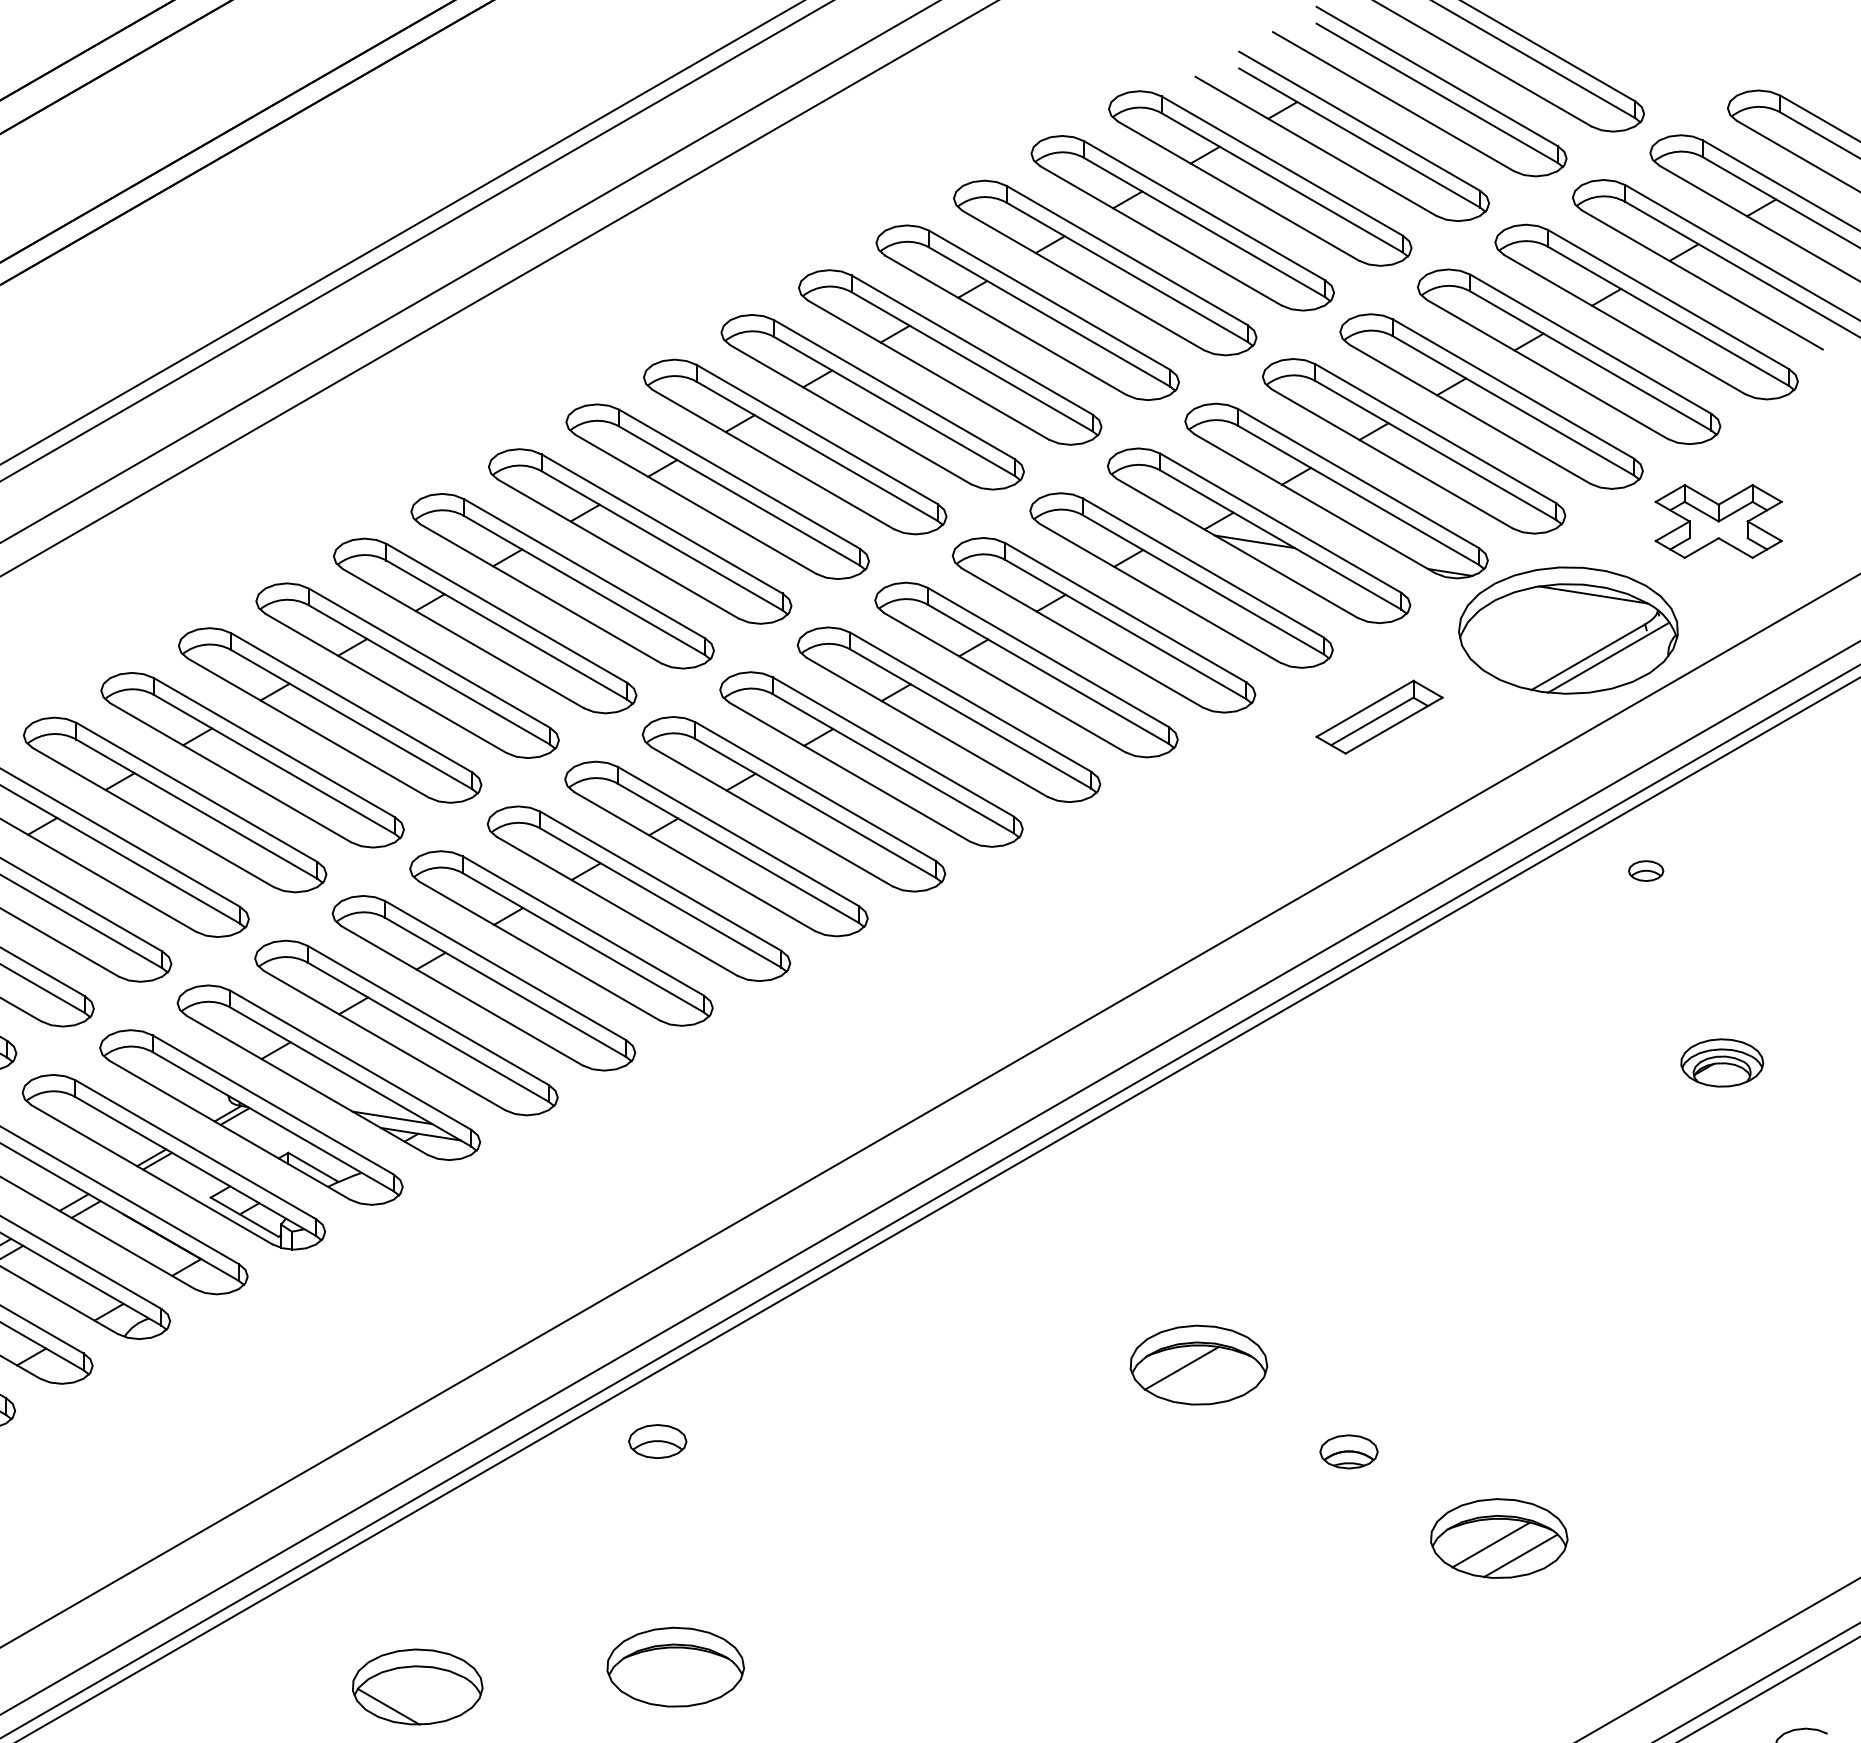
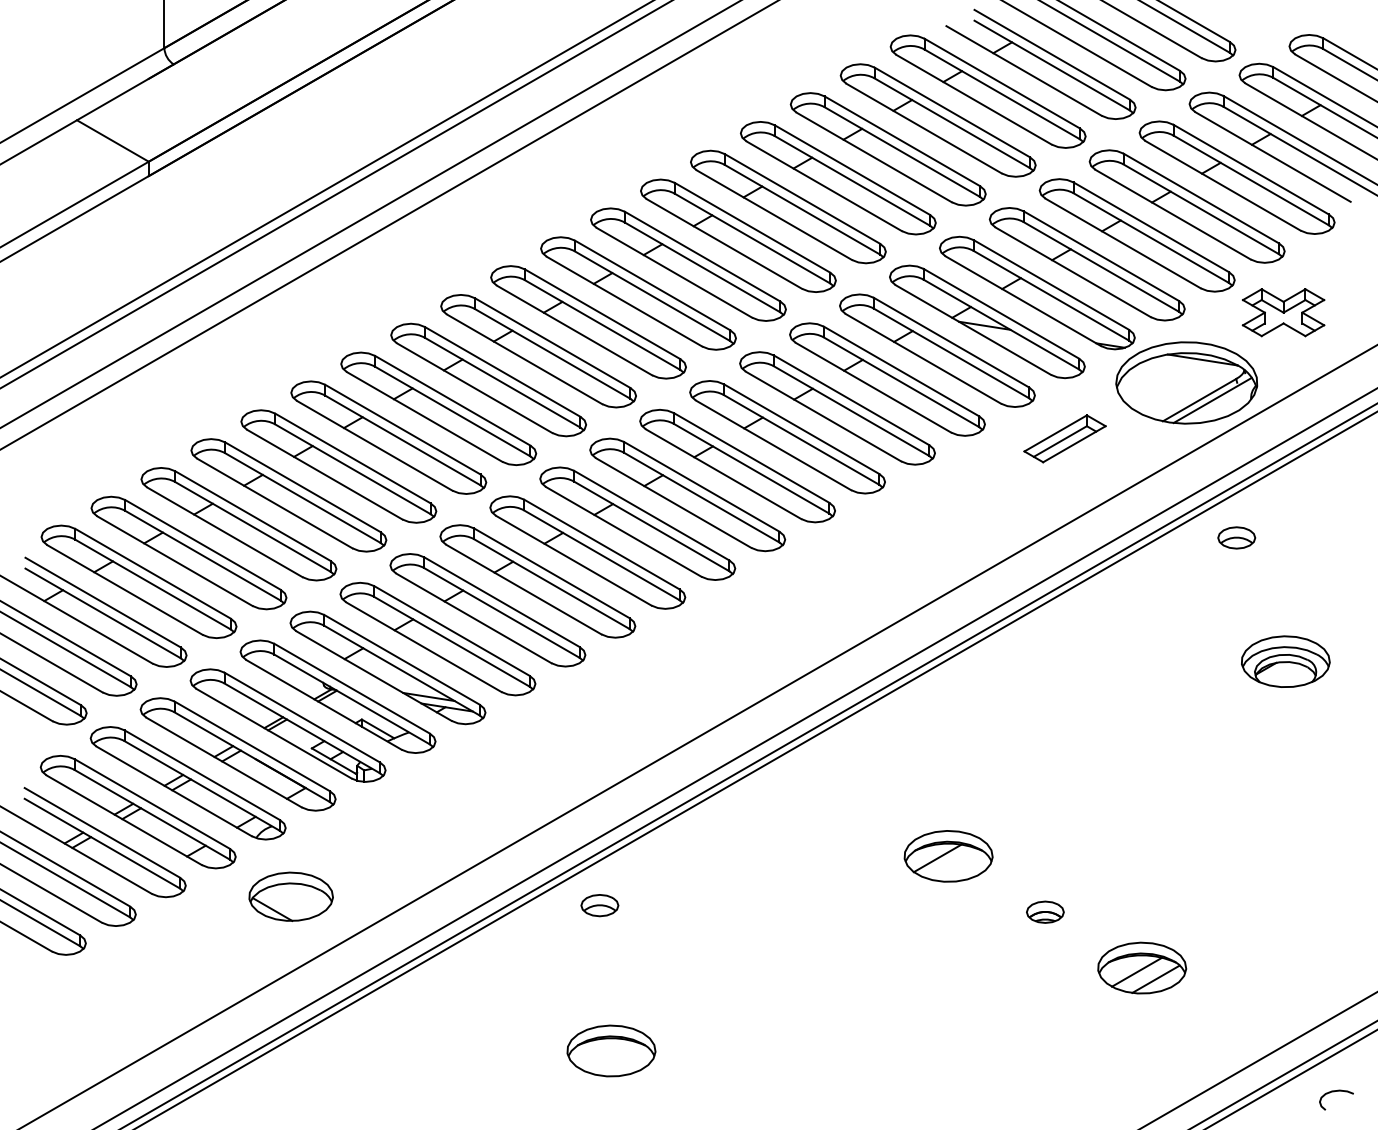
part: (1645, 870) -> (1236, 537), size x1.67
part: (1721, 1062) -> (1285, 661), size x1.67
part: (416, 1686) -> (290, 896), moved

